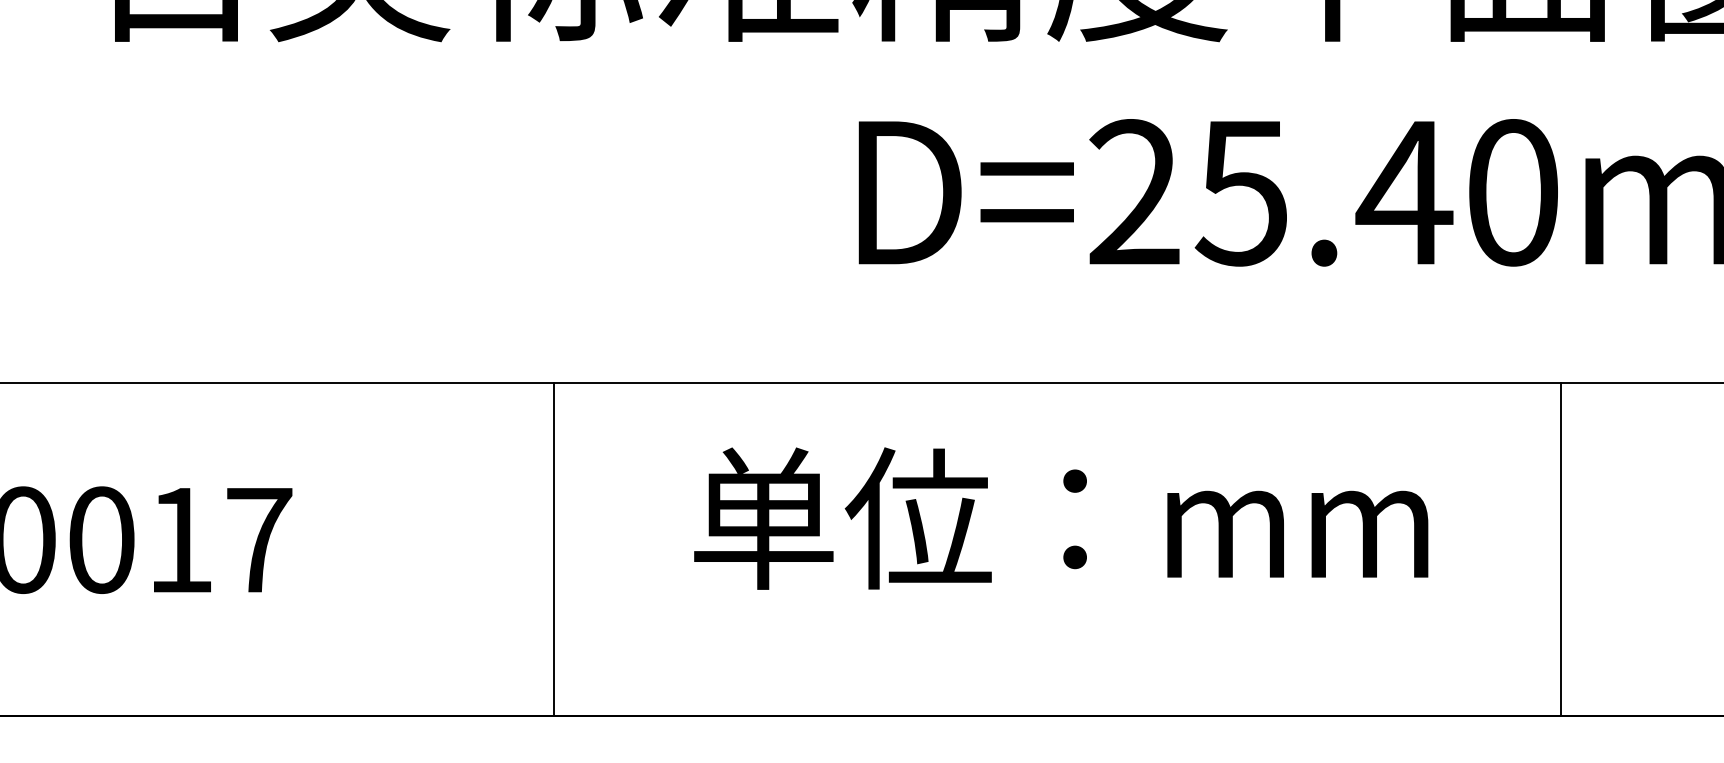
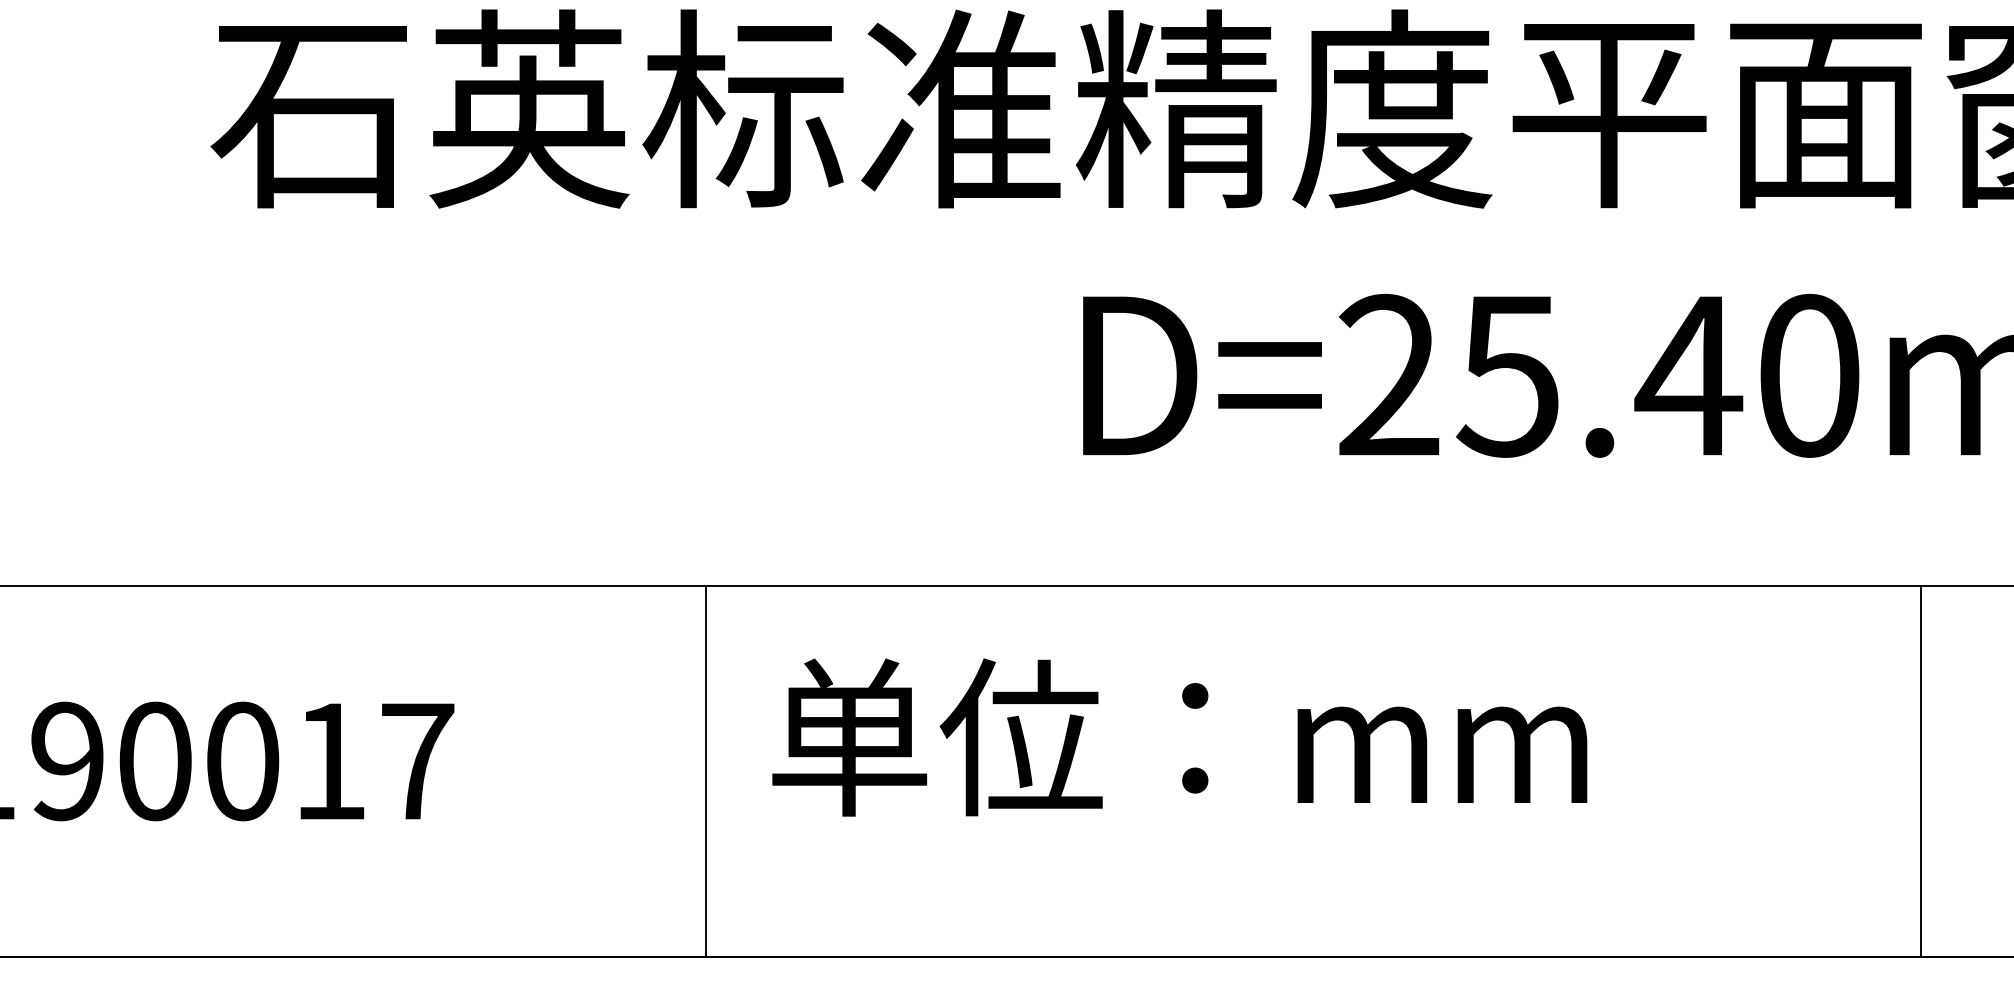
text: (1060, 518) -> (1179, 737), moved
line: (554, 549) -> (706, 771), moved
line: (1560, 549) -> (1921, 771), moved

